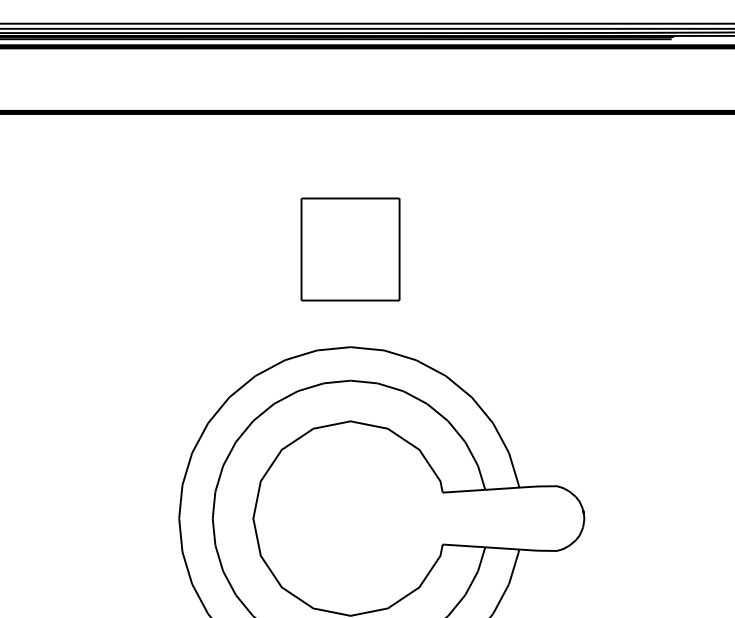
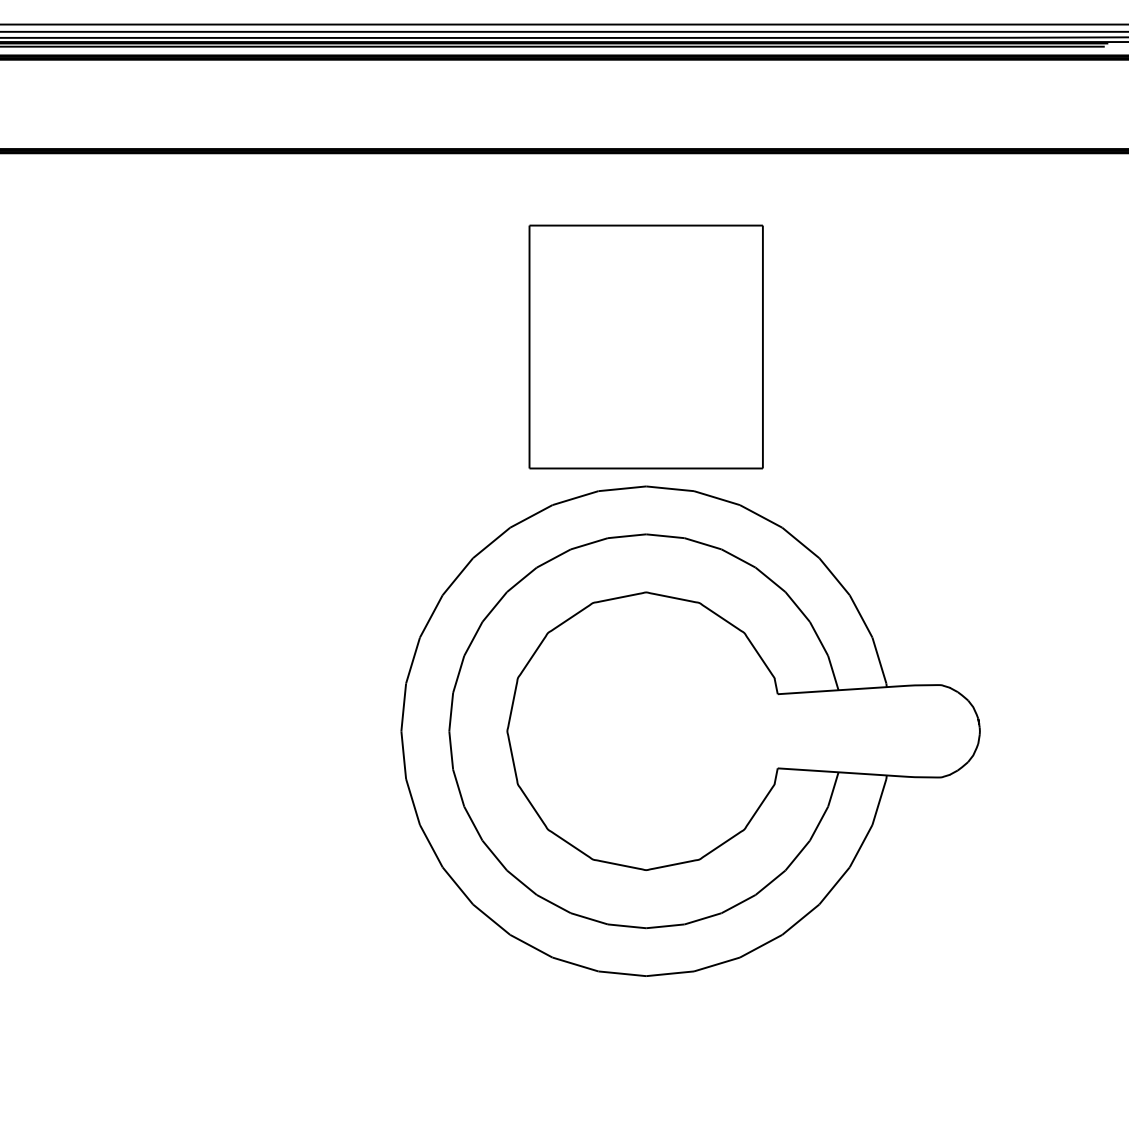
part: (350, 249) -> (645, 346), size x1.67

